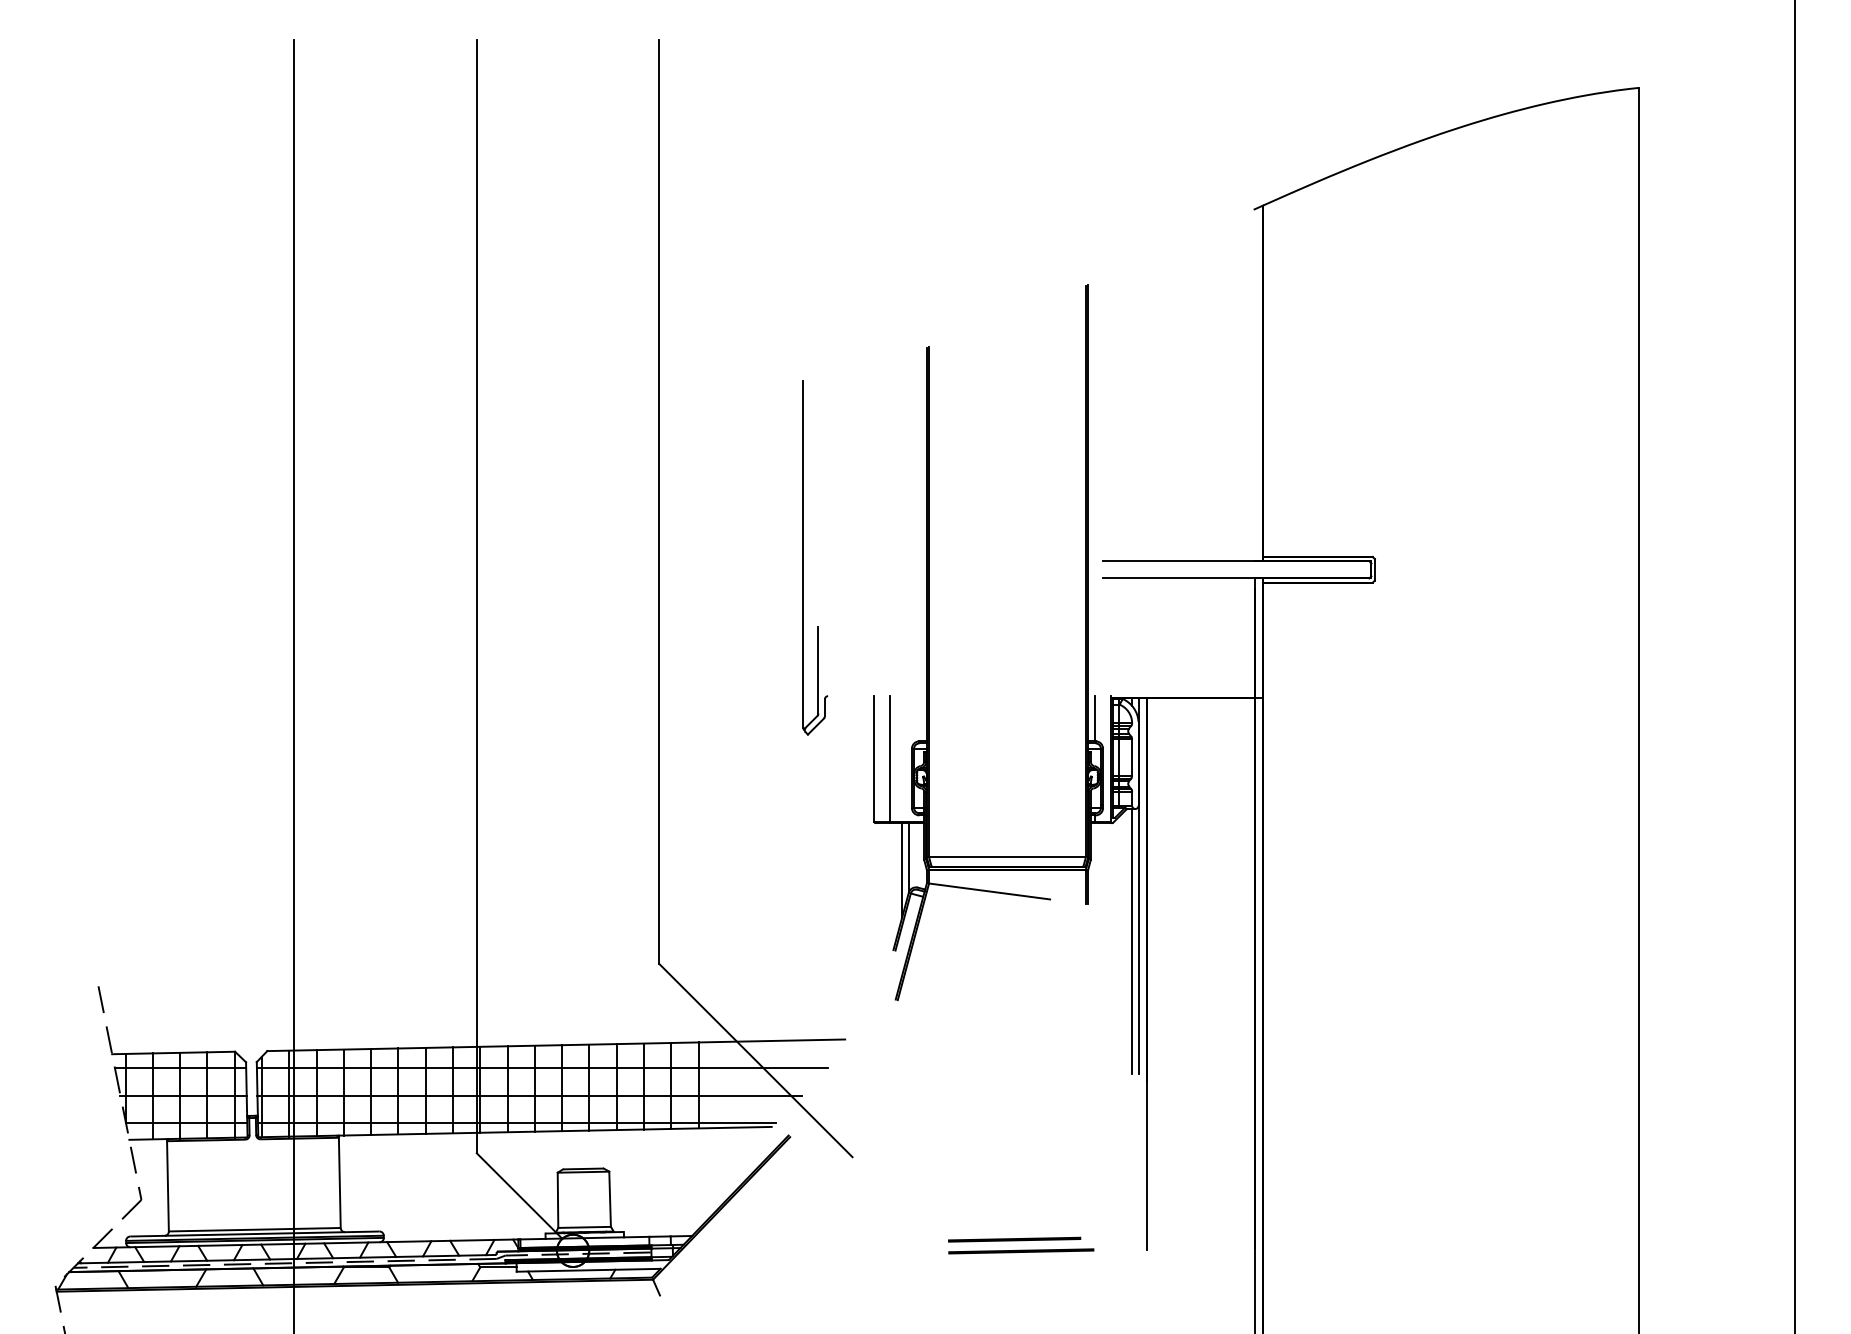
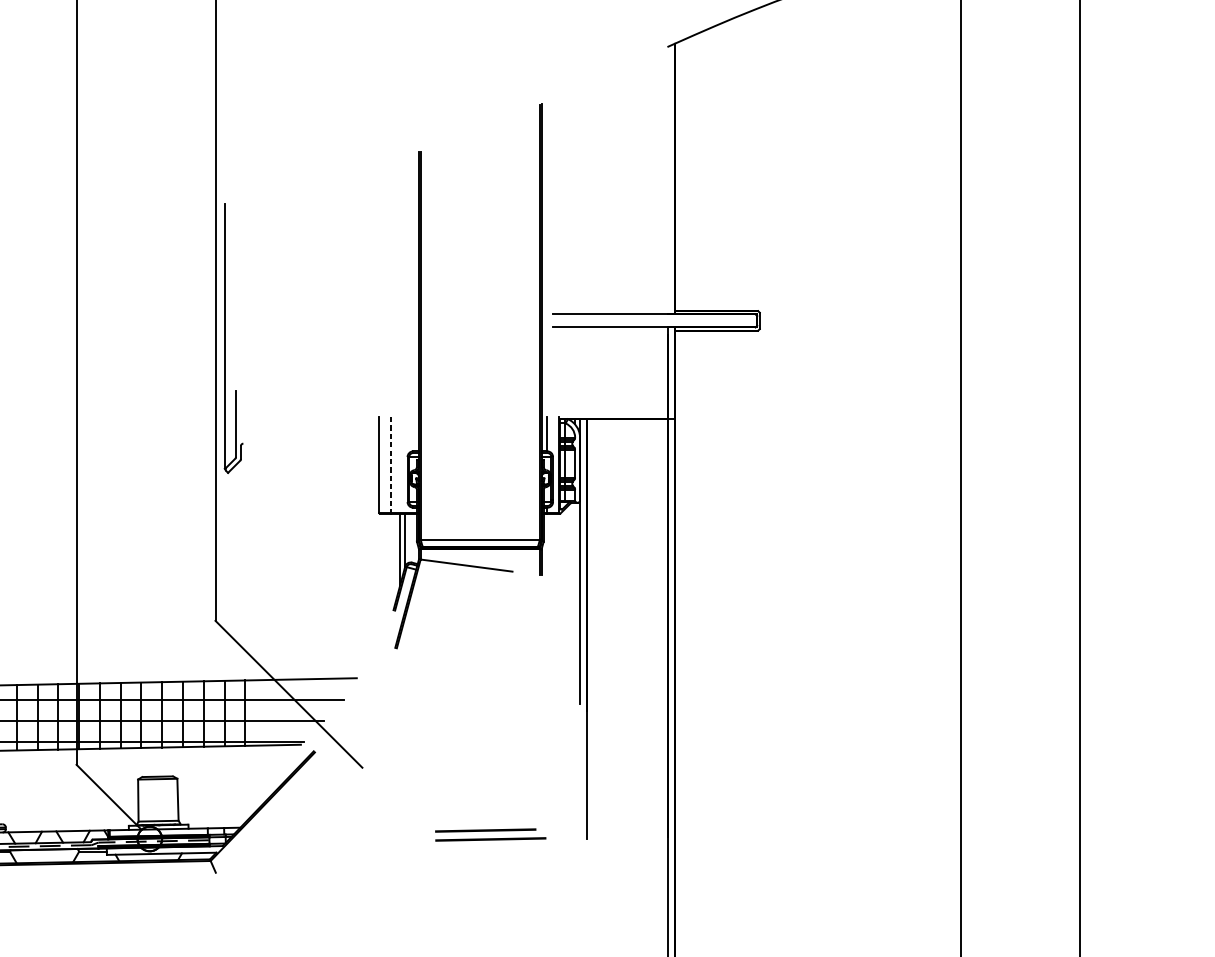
part: (803, 557) -> (224, 338), moved
line: (890, 758) -> (391, 464), solid -> dashed
line: (1132, 940) -> (575, 602), removed

